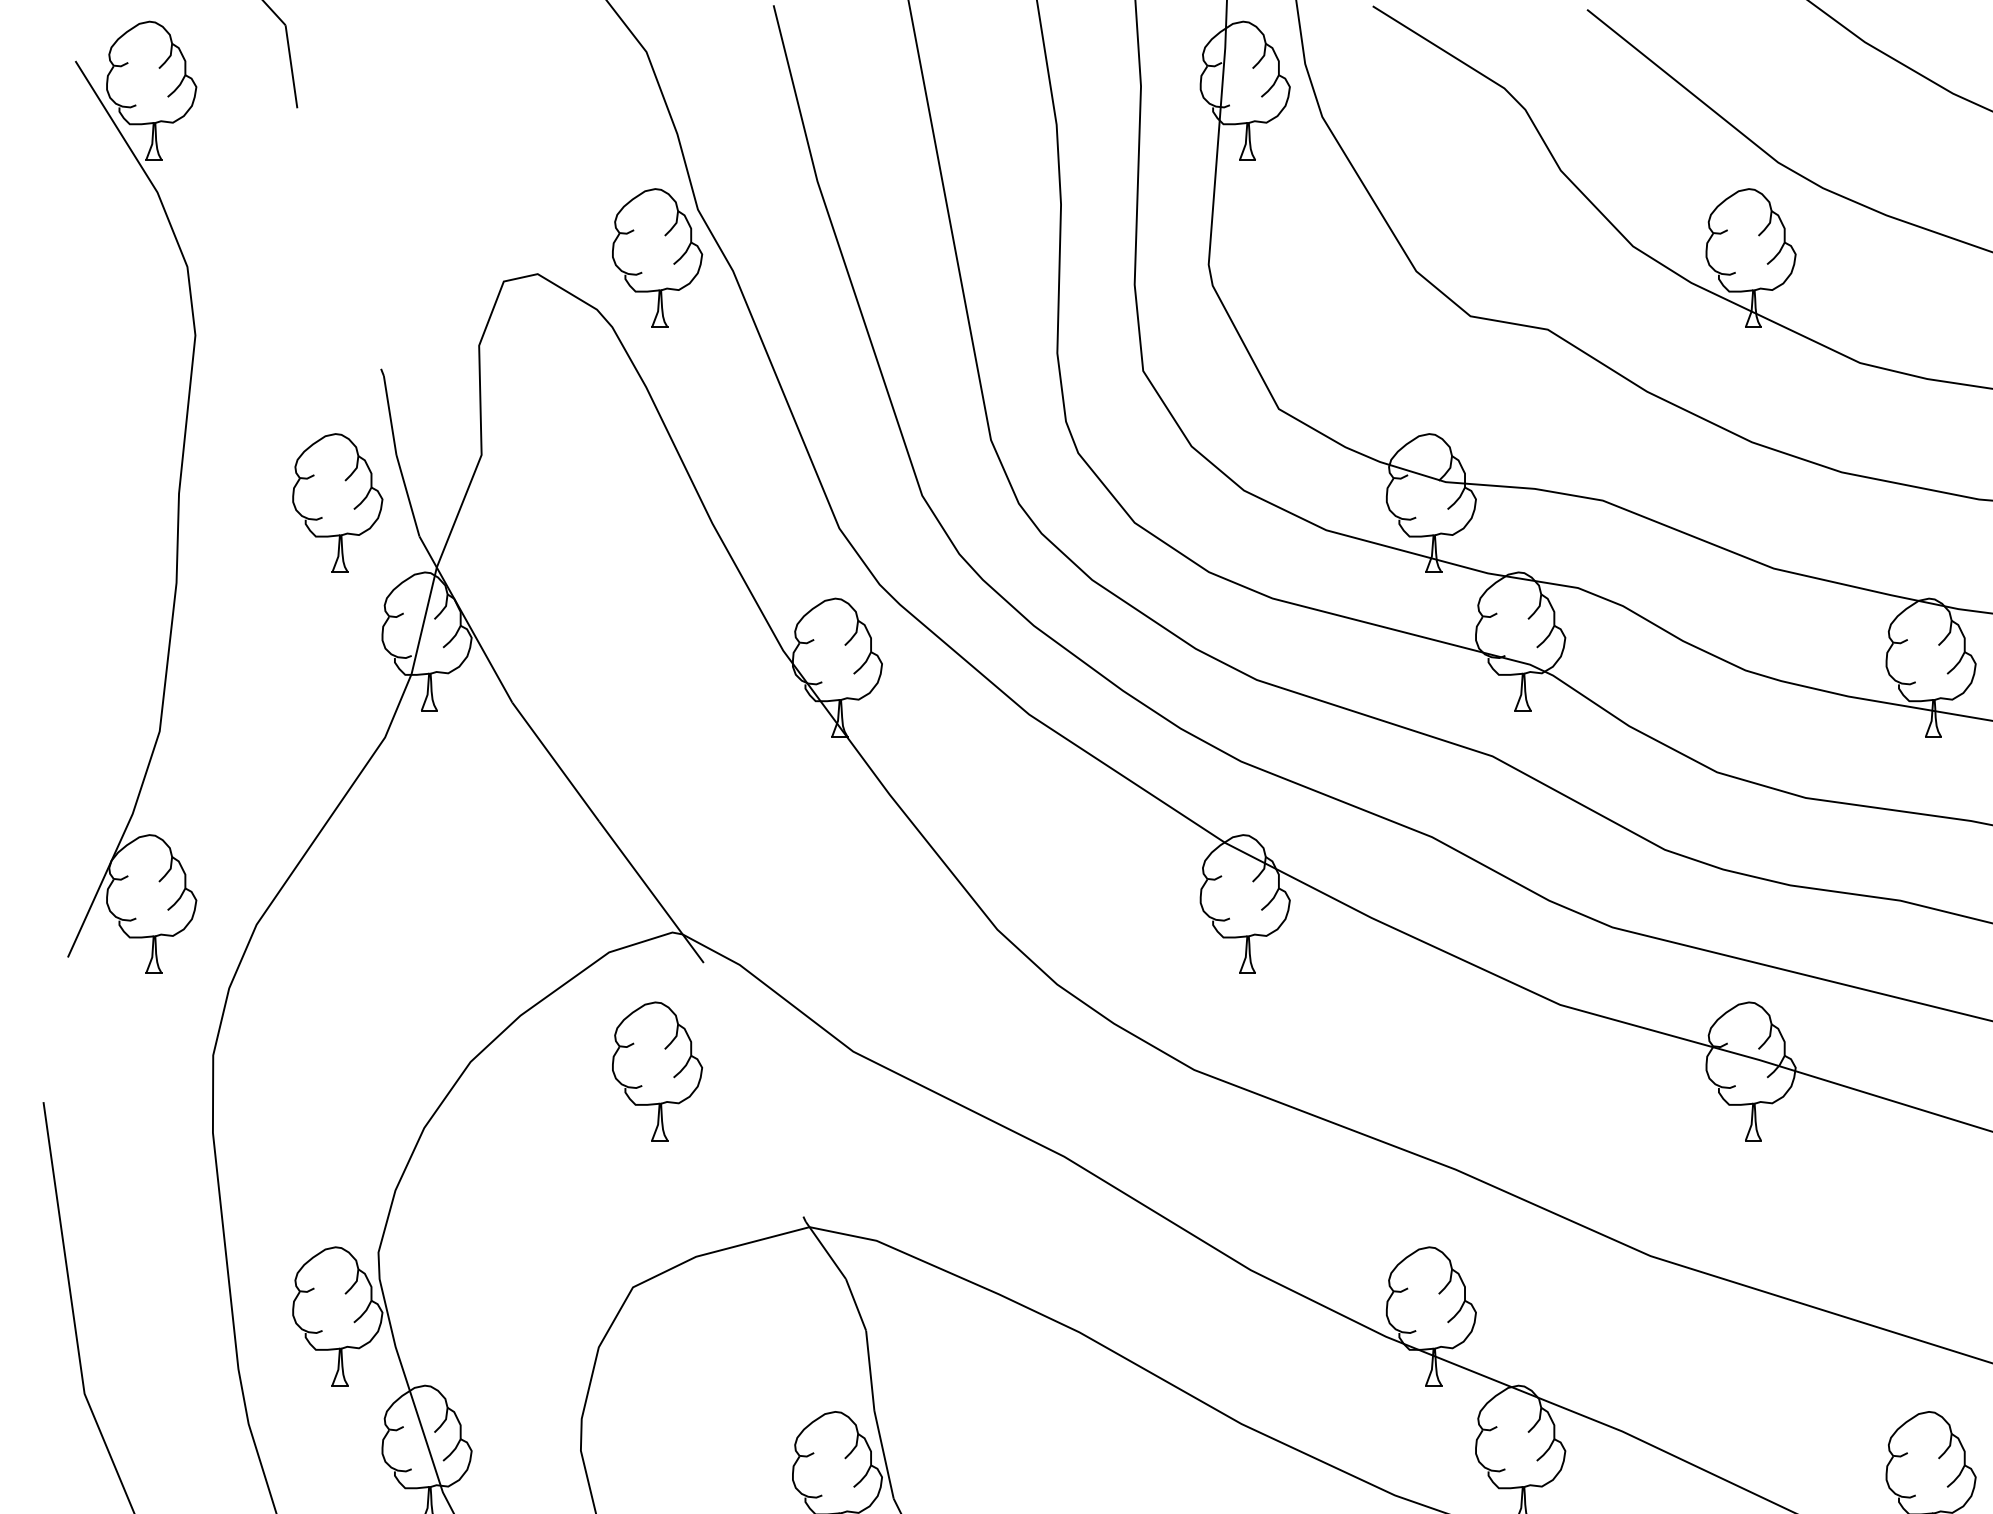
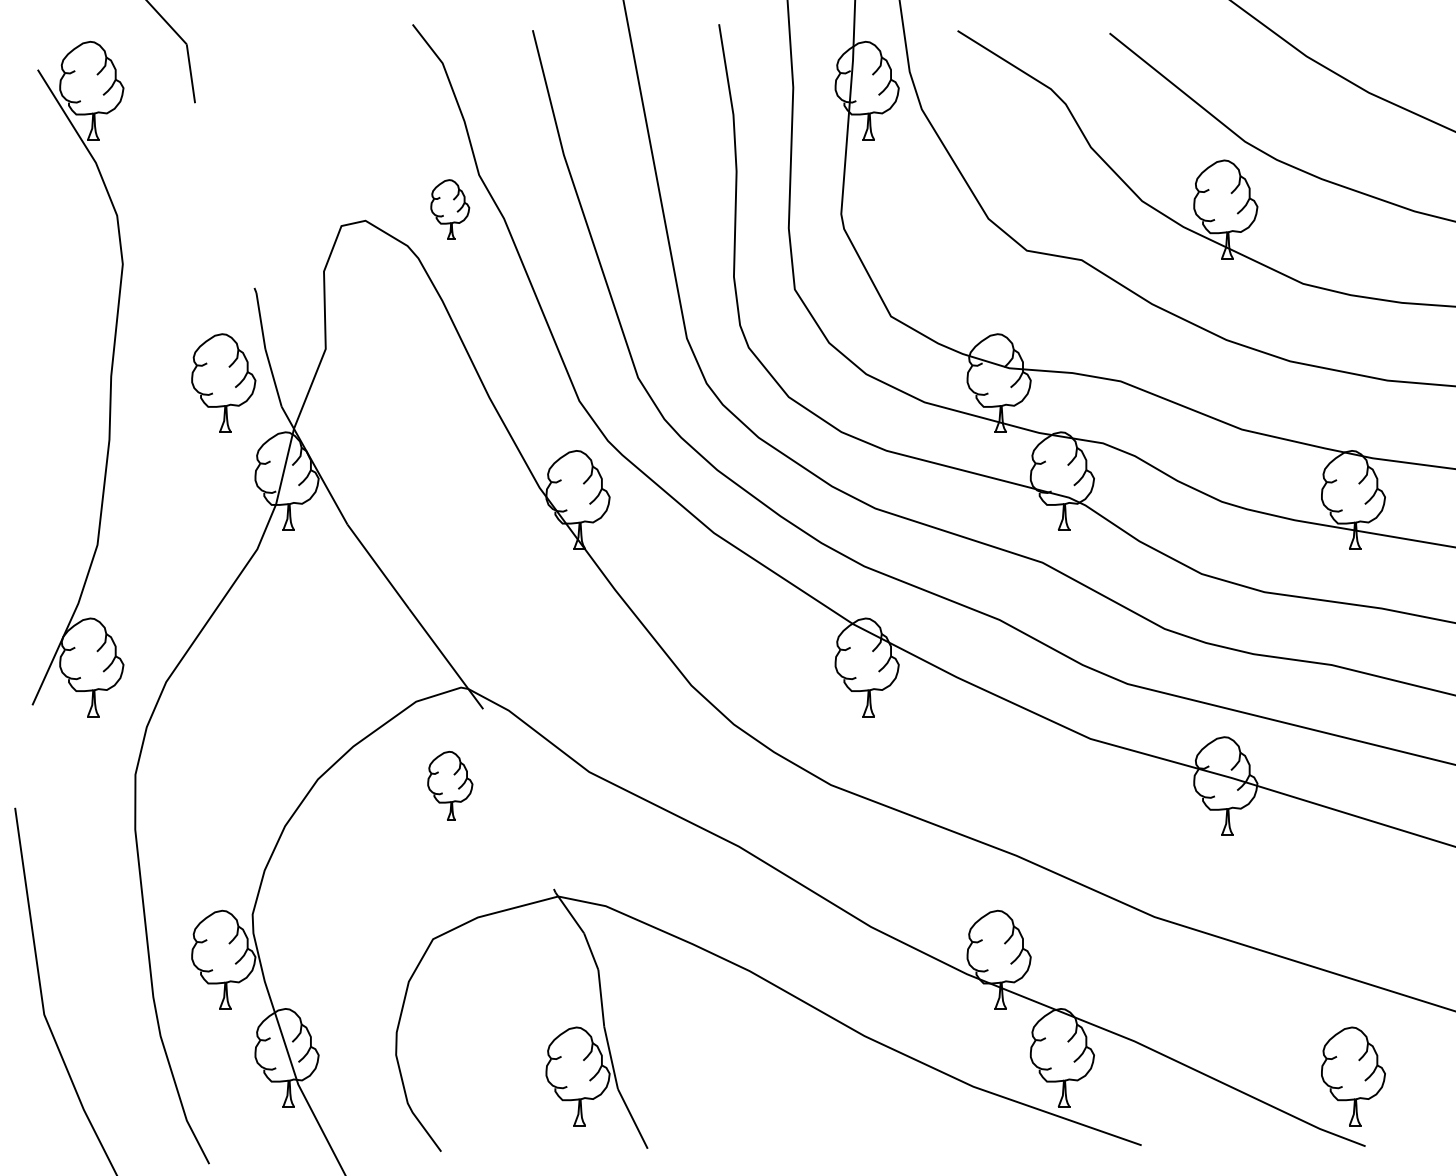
part: (656, 258) -> (449, 209), size x0.6
part: (656, 1070) -> (449, 785), size x0.7

